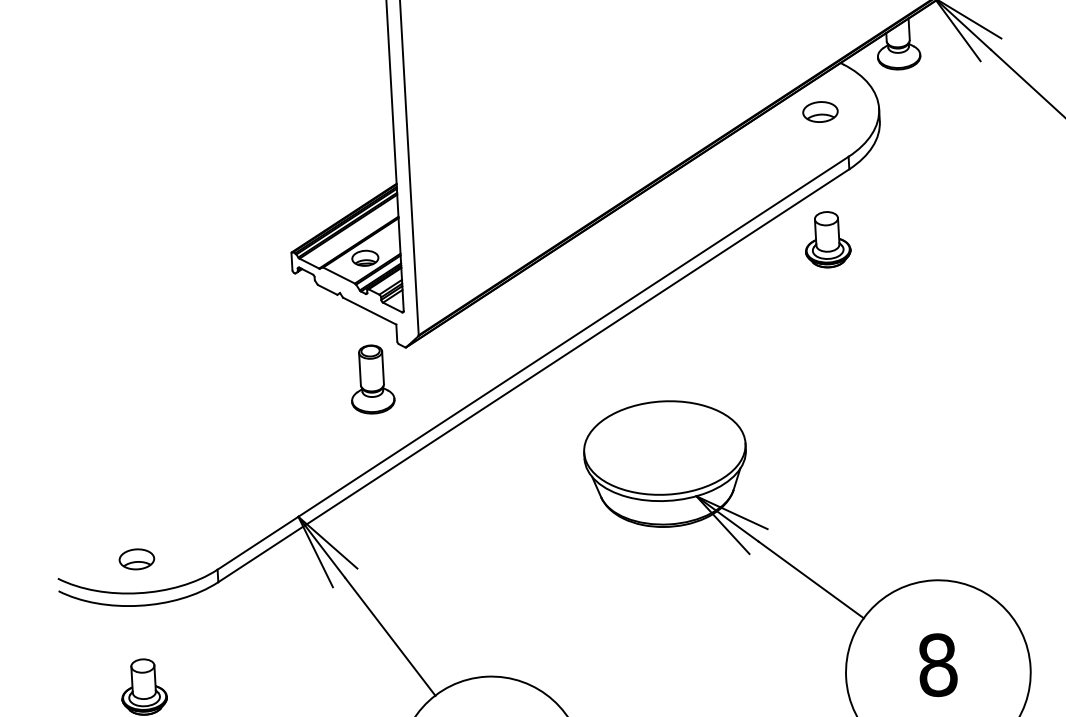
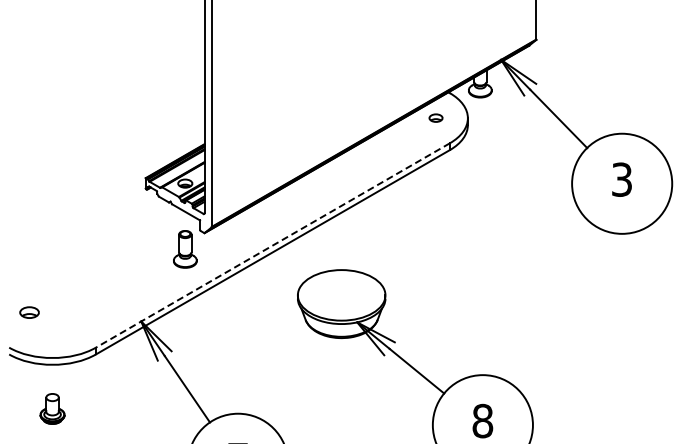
part: (819, 110) -> (435, 117), size x0.7
part: (828, 239) -> (436, 187), removed
line: (532, 363) -> (272, 245), solid -> dashed
part: (136, 559) -> (29, 312), moved

